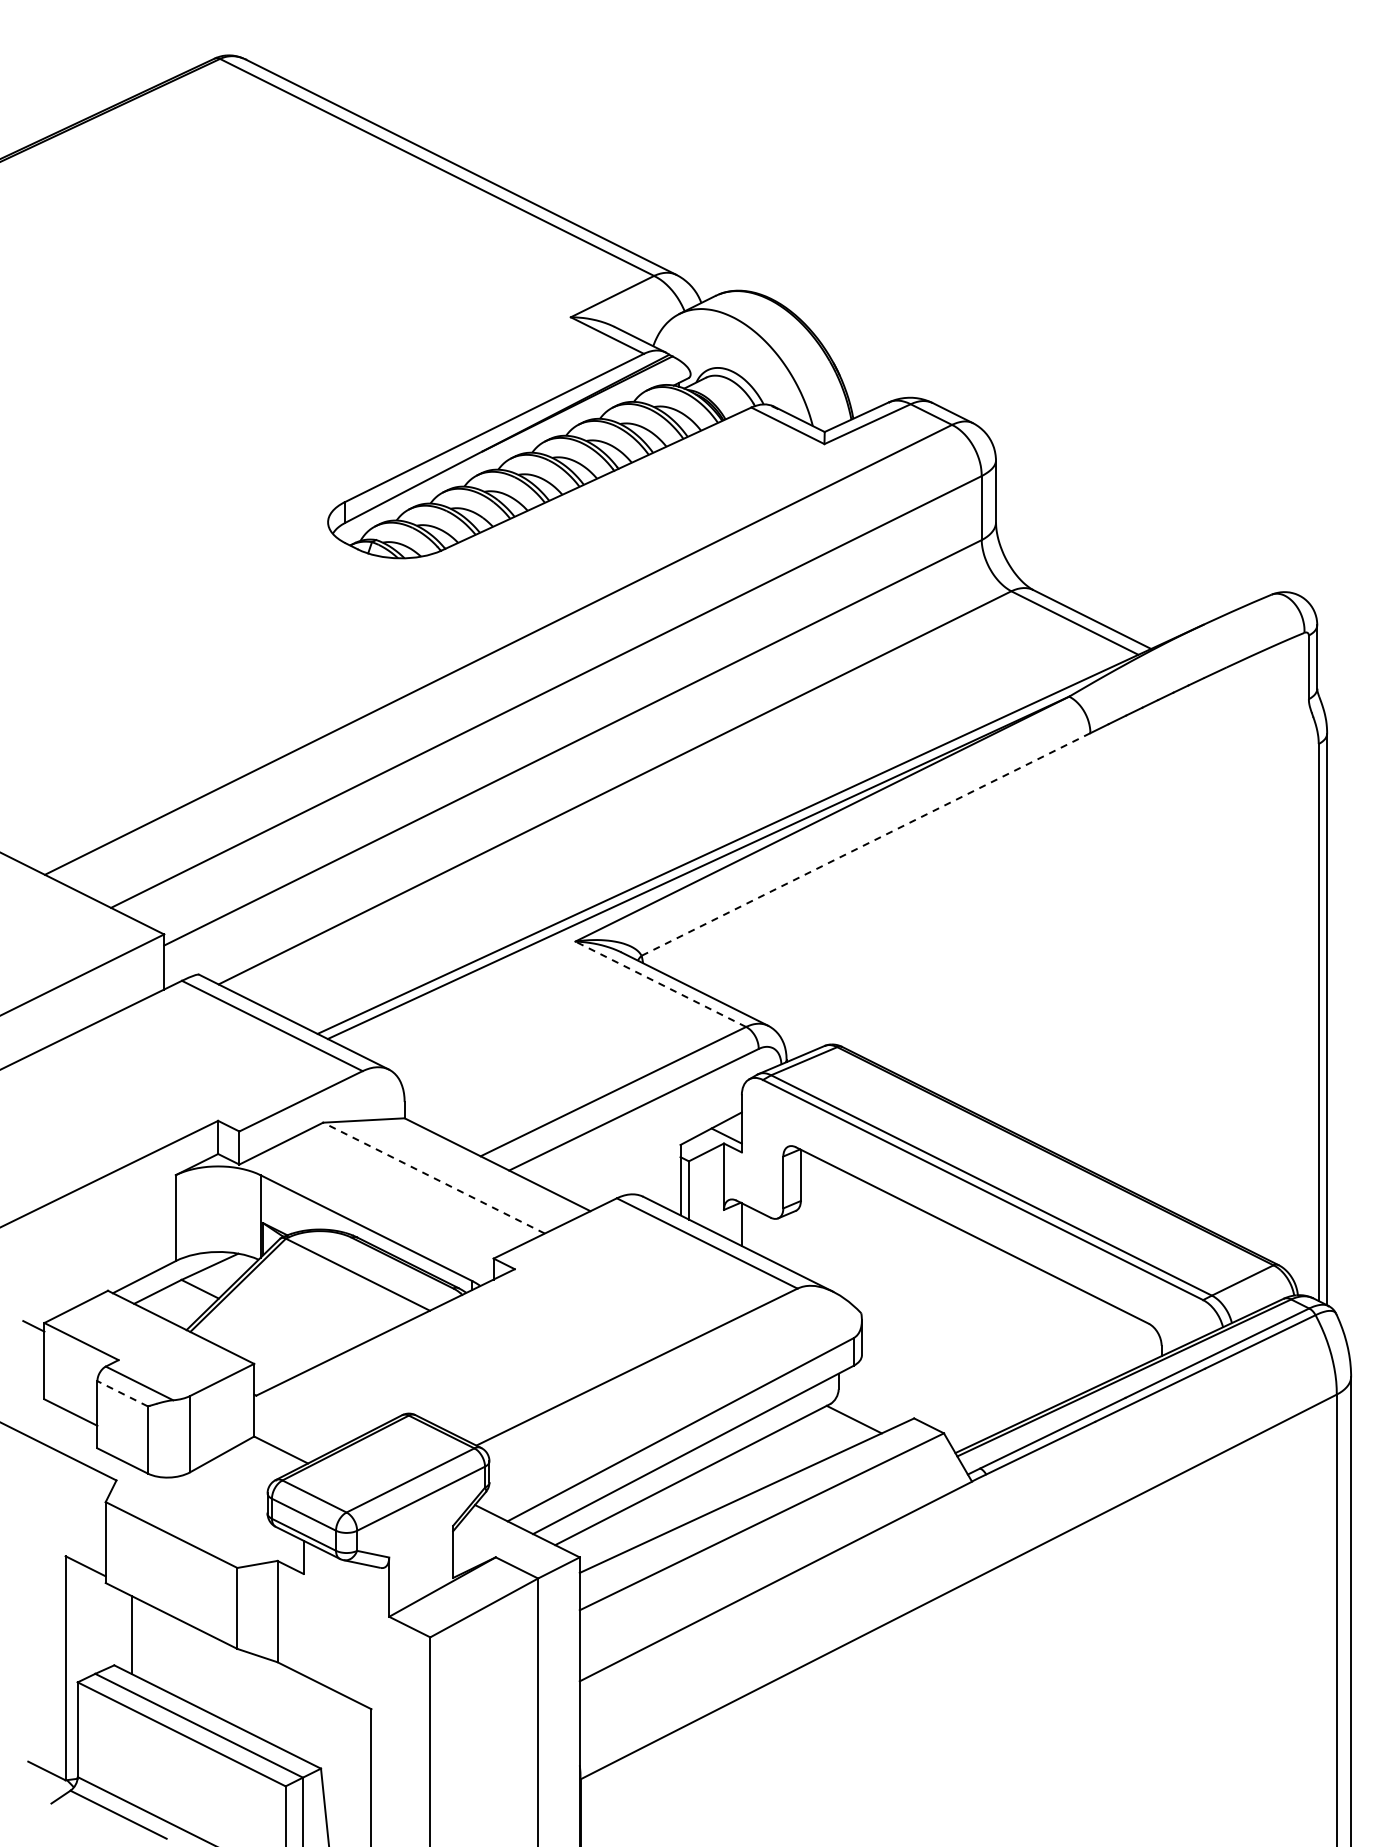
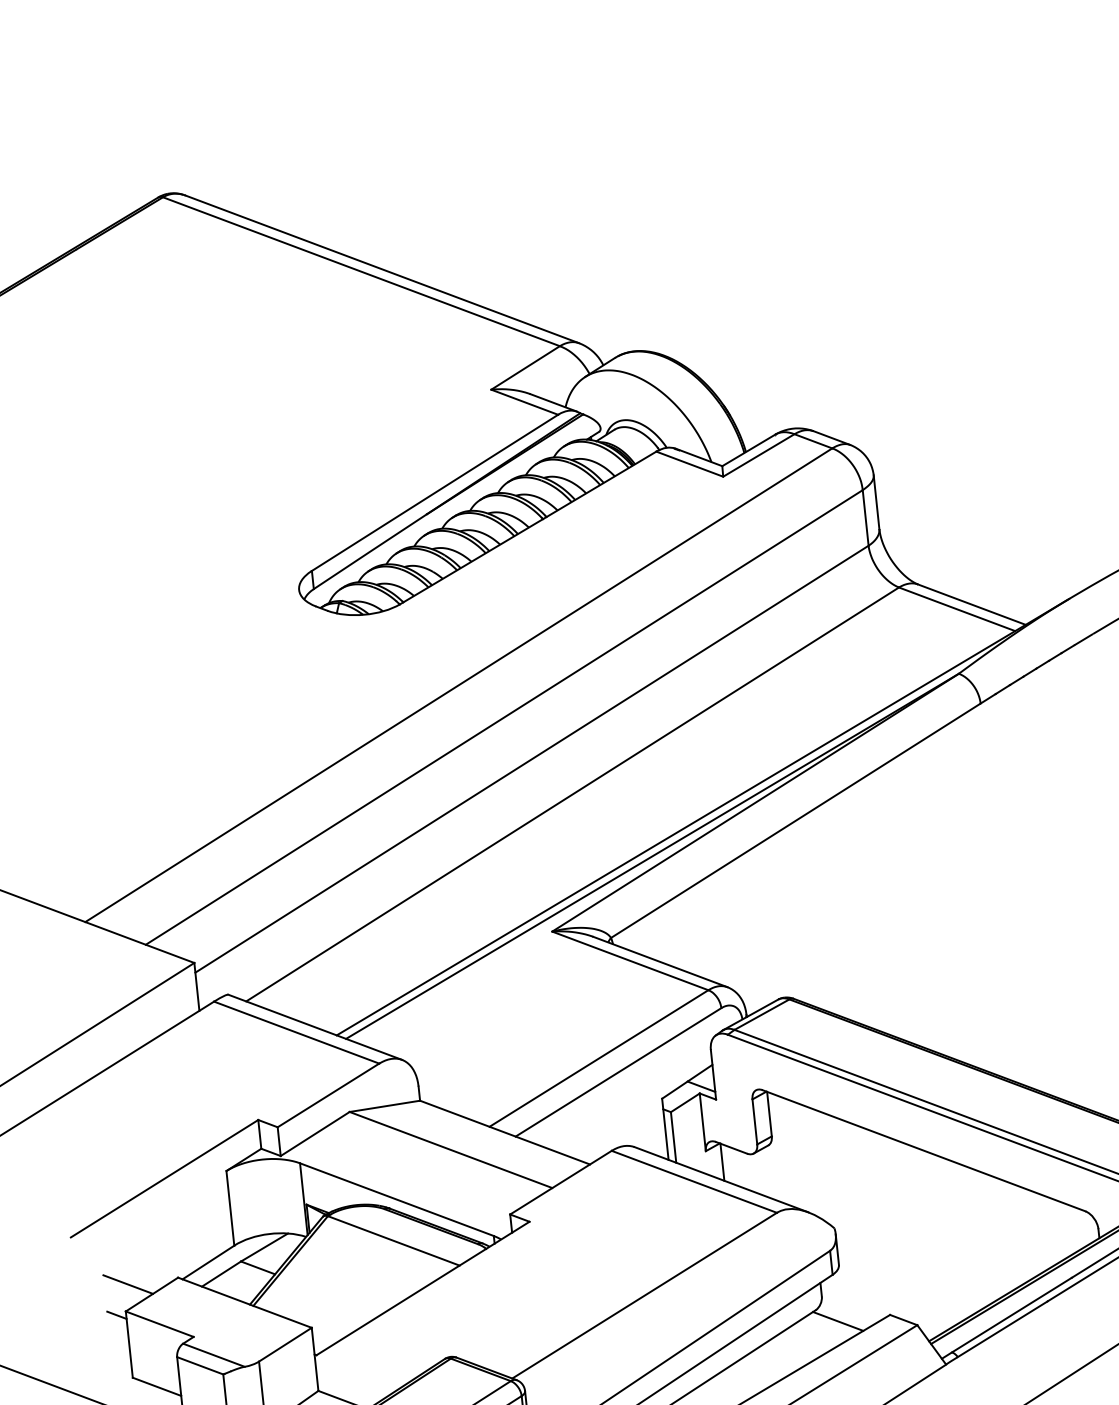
line: (865, 844) -> (795, 820), dashed -> solid
line: (660, 984) -> (630, 961), dashed -> solid
line: (434, 1178) -> (451, 1150), dashed -> solid
line: (50, 1292) -> (128, 1284), added
line: (122, 1393) -> (200, 1365), dashed -> solid

